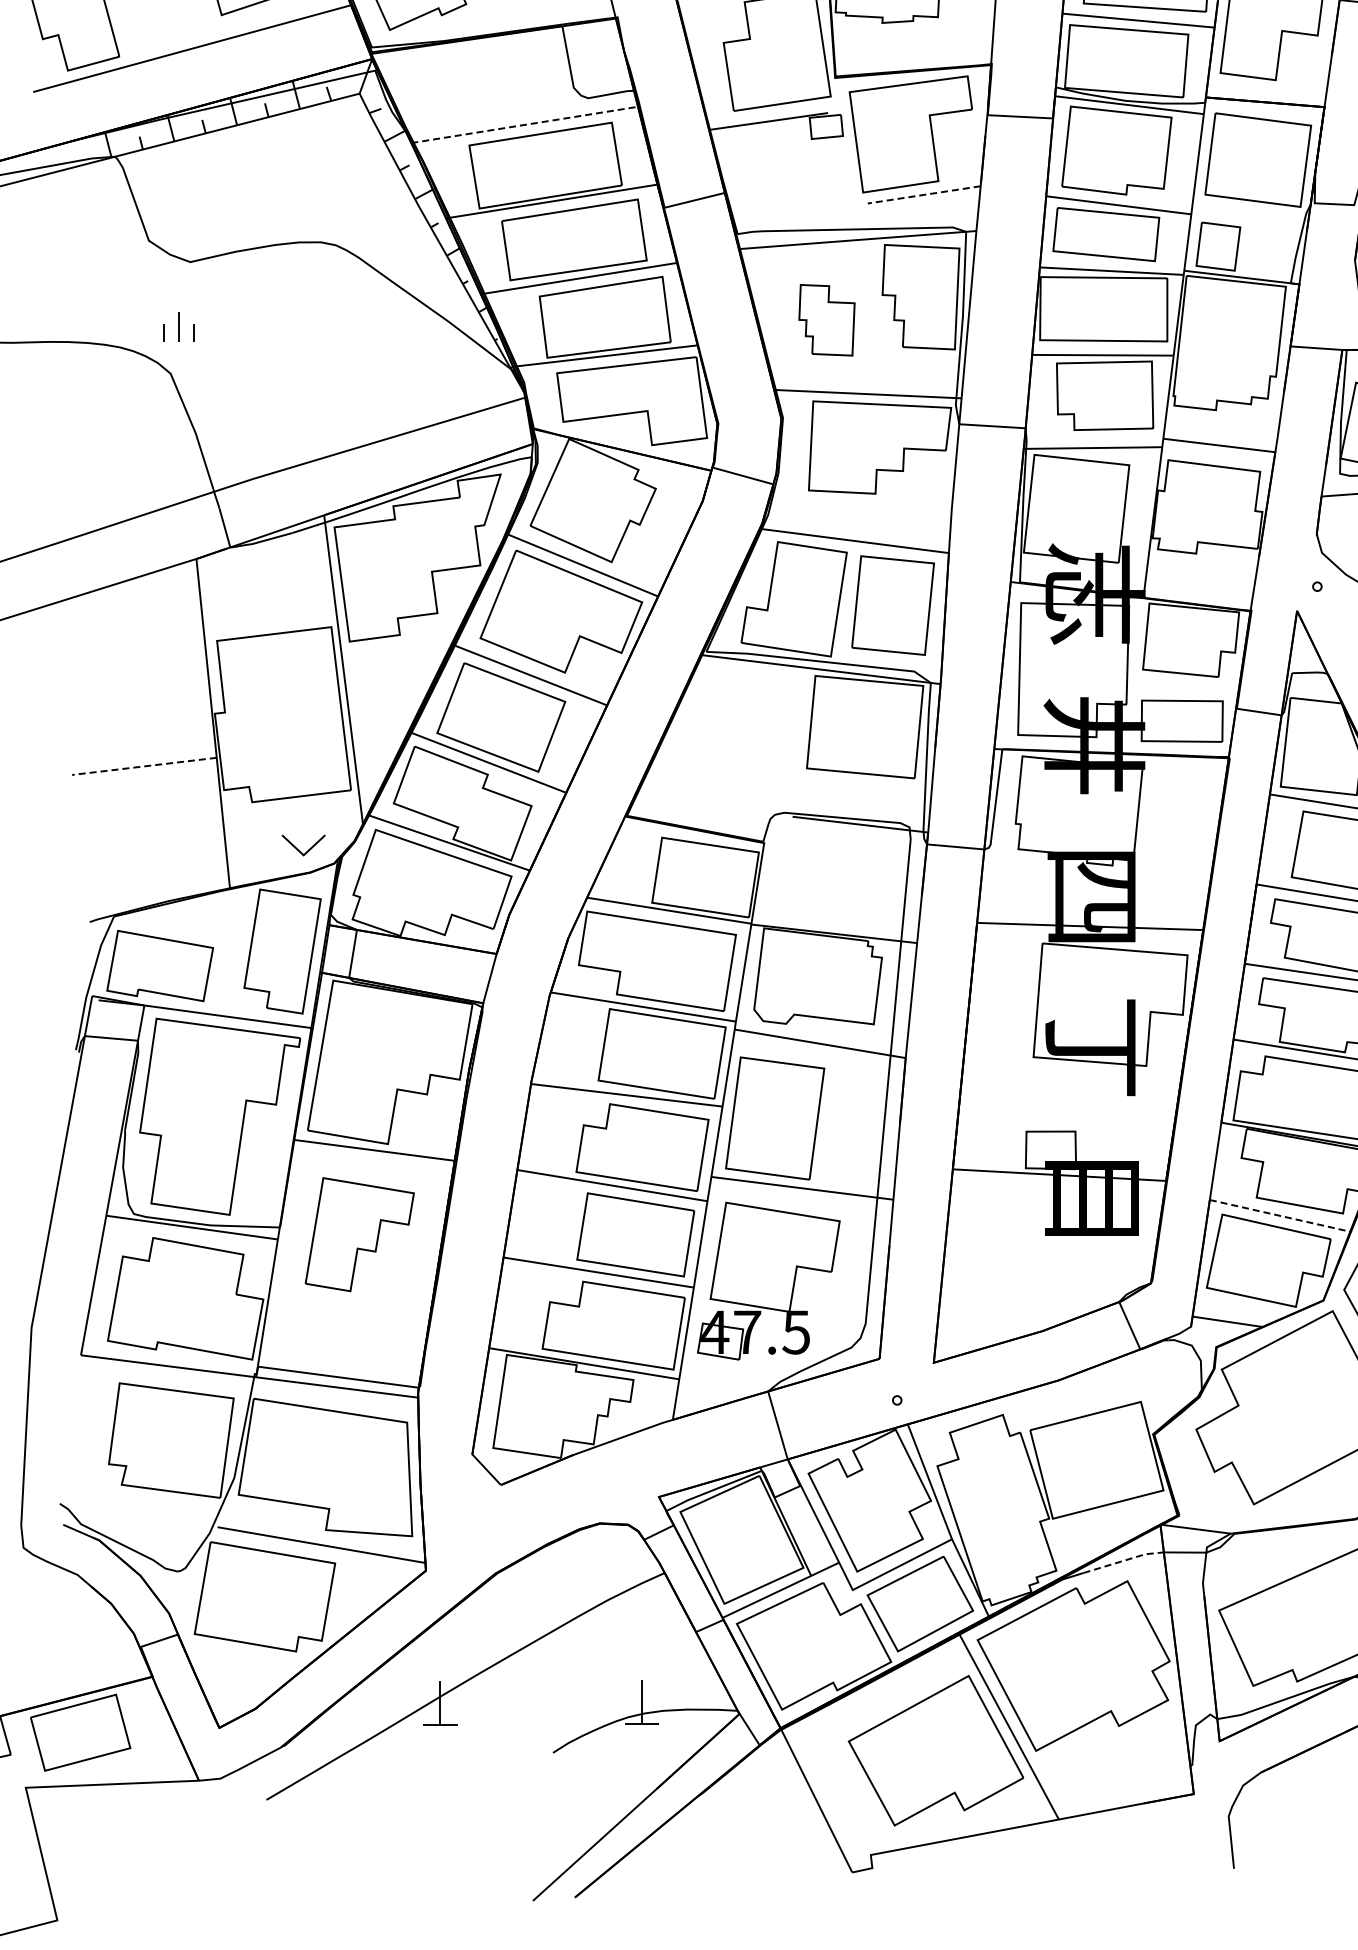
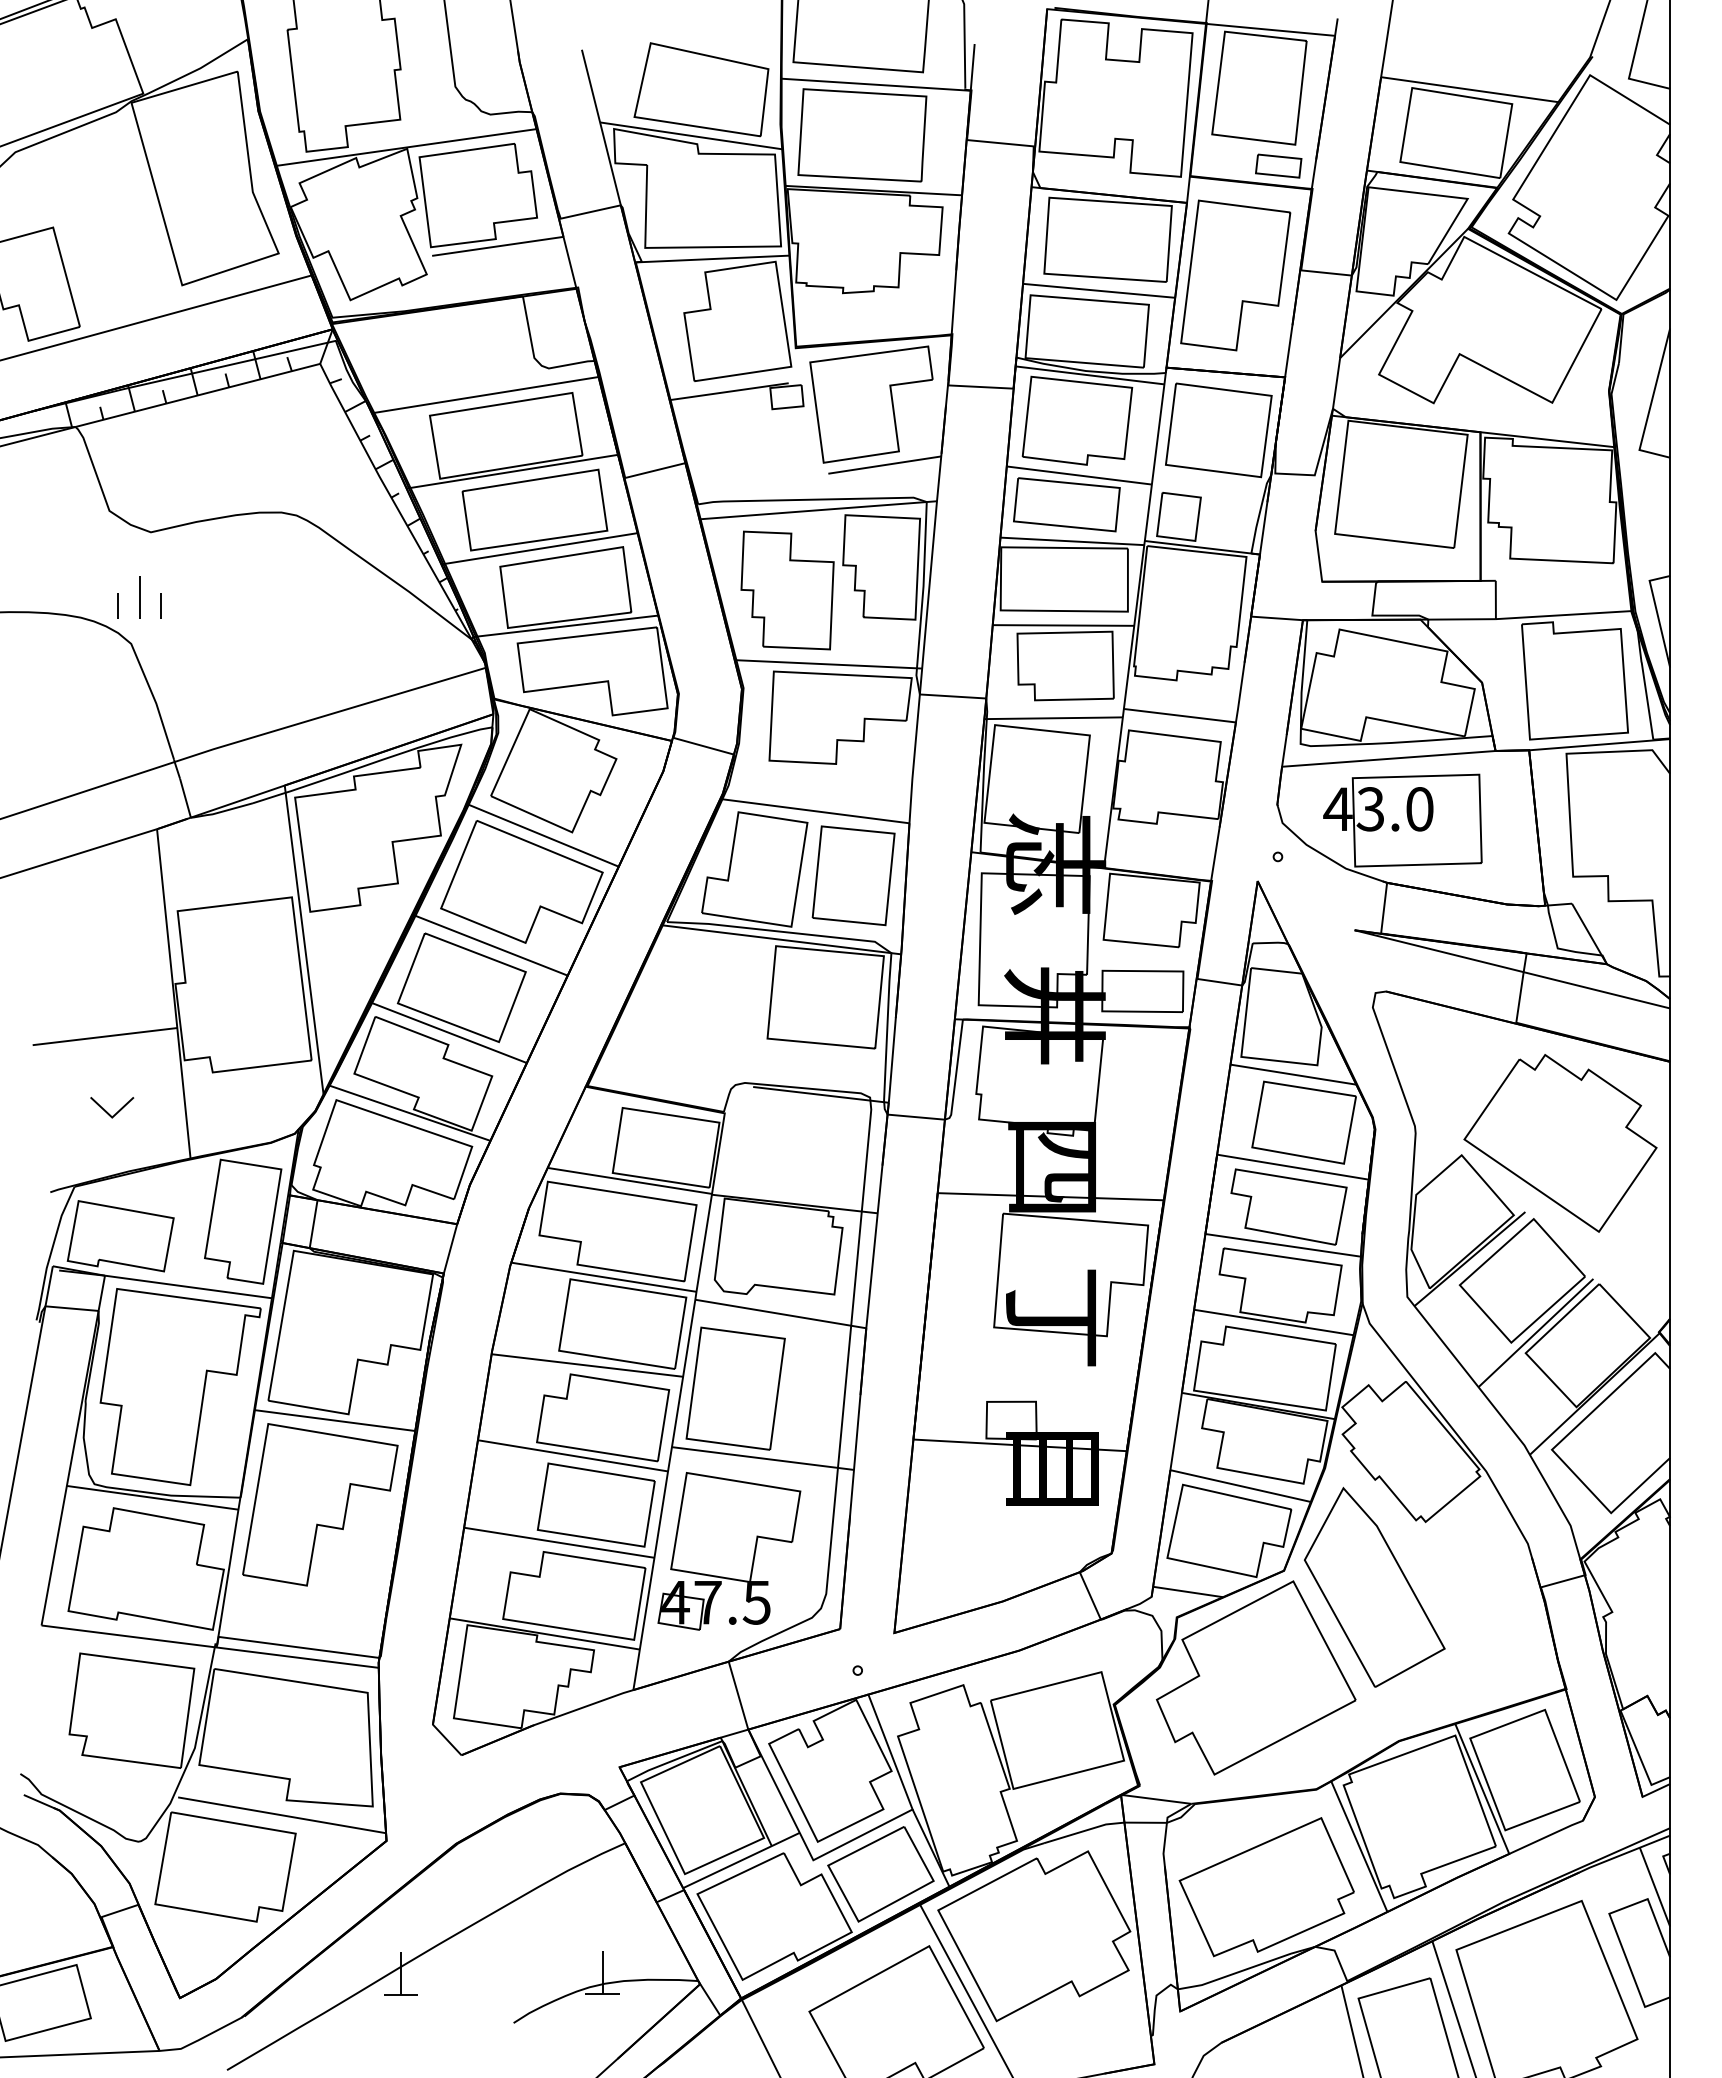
line: (524, 125) -> (485, 395), dashed -> solid
line: (923, 195) -> (884, 465), dashed -> solid
part: (826, 320) -> (787, 590), size x1.67
part: (178, 327) -> (139, 597), size x1.43
line: (144, 766) -> (105, 1036), dashed -> solid
part: (298, 849) -> (107, 1111), moved
line: (1279, 1216) -> (1240, 1486), dashed -> solid
part: (359, 1234) -> (320, 1504), size x1.43
line: (1124, 1560) -> (1085, 1830), dashed -> solid

